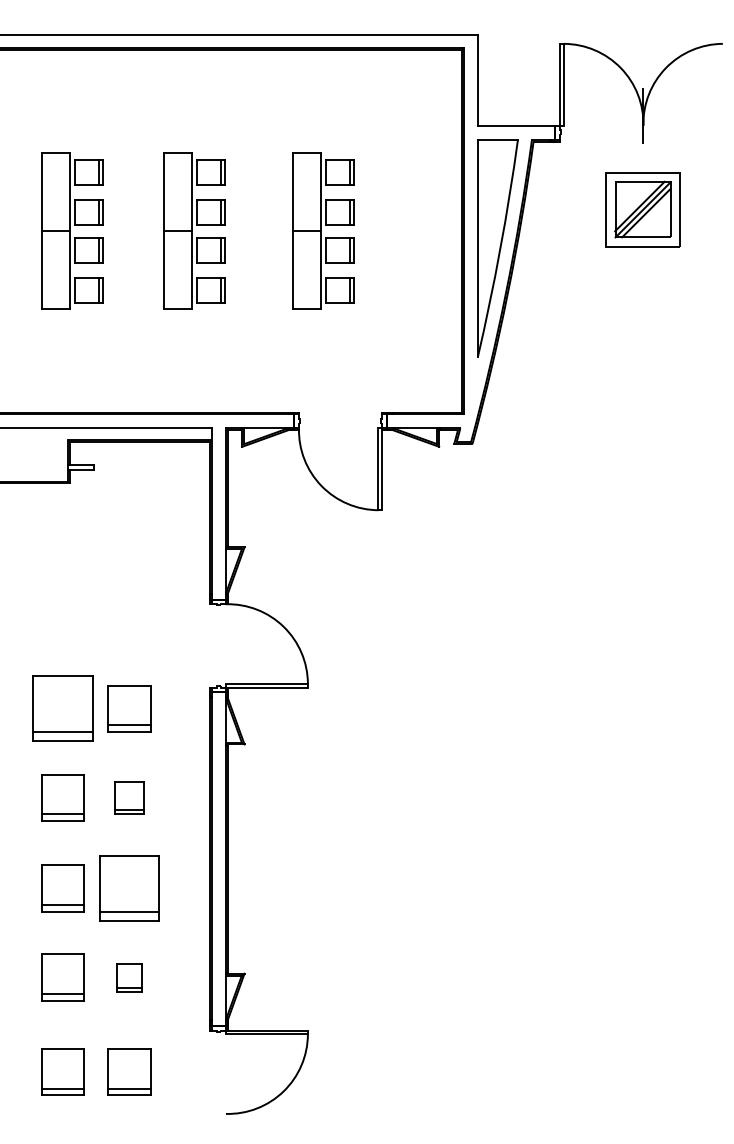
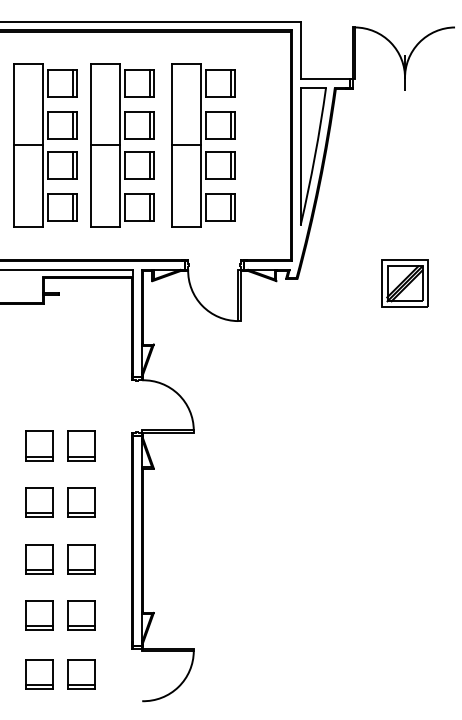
part: (642, 209) -> (404, 283), moved
part: (72, 231) -> (45, 145), size x1.67
part: (194, 231) -> (122, 145), size x1.67
part: (323, 231) -> (203, 145), size x1.67
part: (62, 707) -> (39, 445), size x0.71
part: (129, 798) -> (81, 502), size x1.43
part: (129, 888) -> (81, 559), size x0.71
part: (129, 977) -> (81, 615), size x1.67

